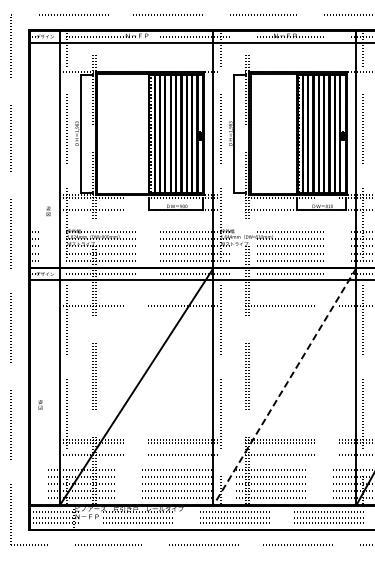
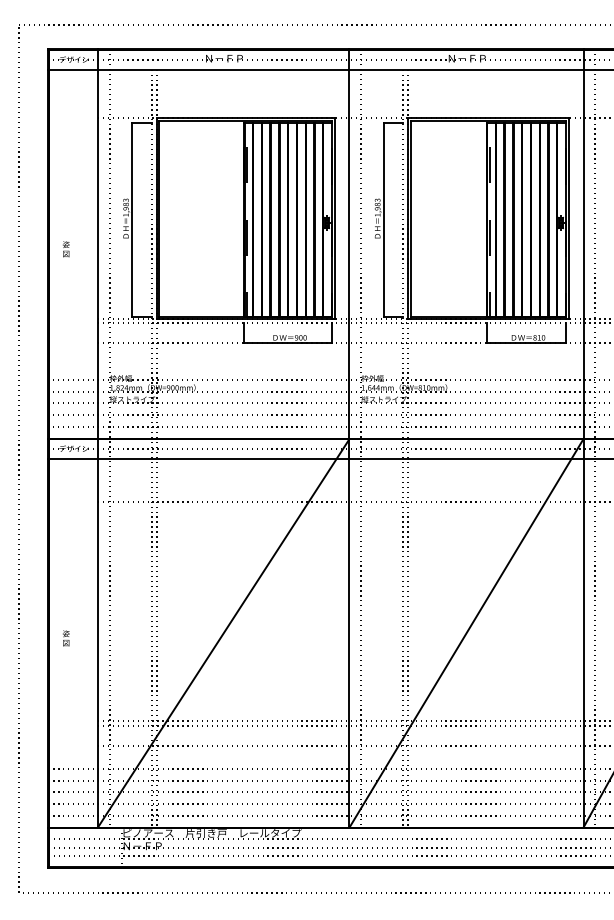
text: (48, 211) -> (66, 249), moved
line: (284, 387) -> (465, 634), dashed -> solid
text: (40, 404) -> (66, 637), moved

